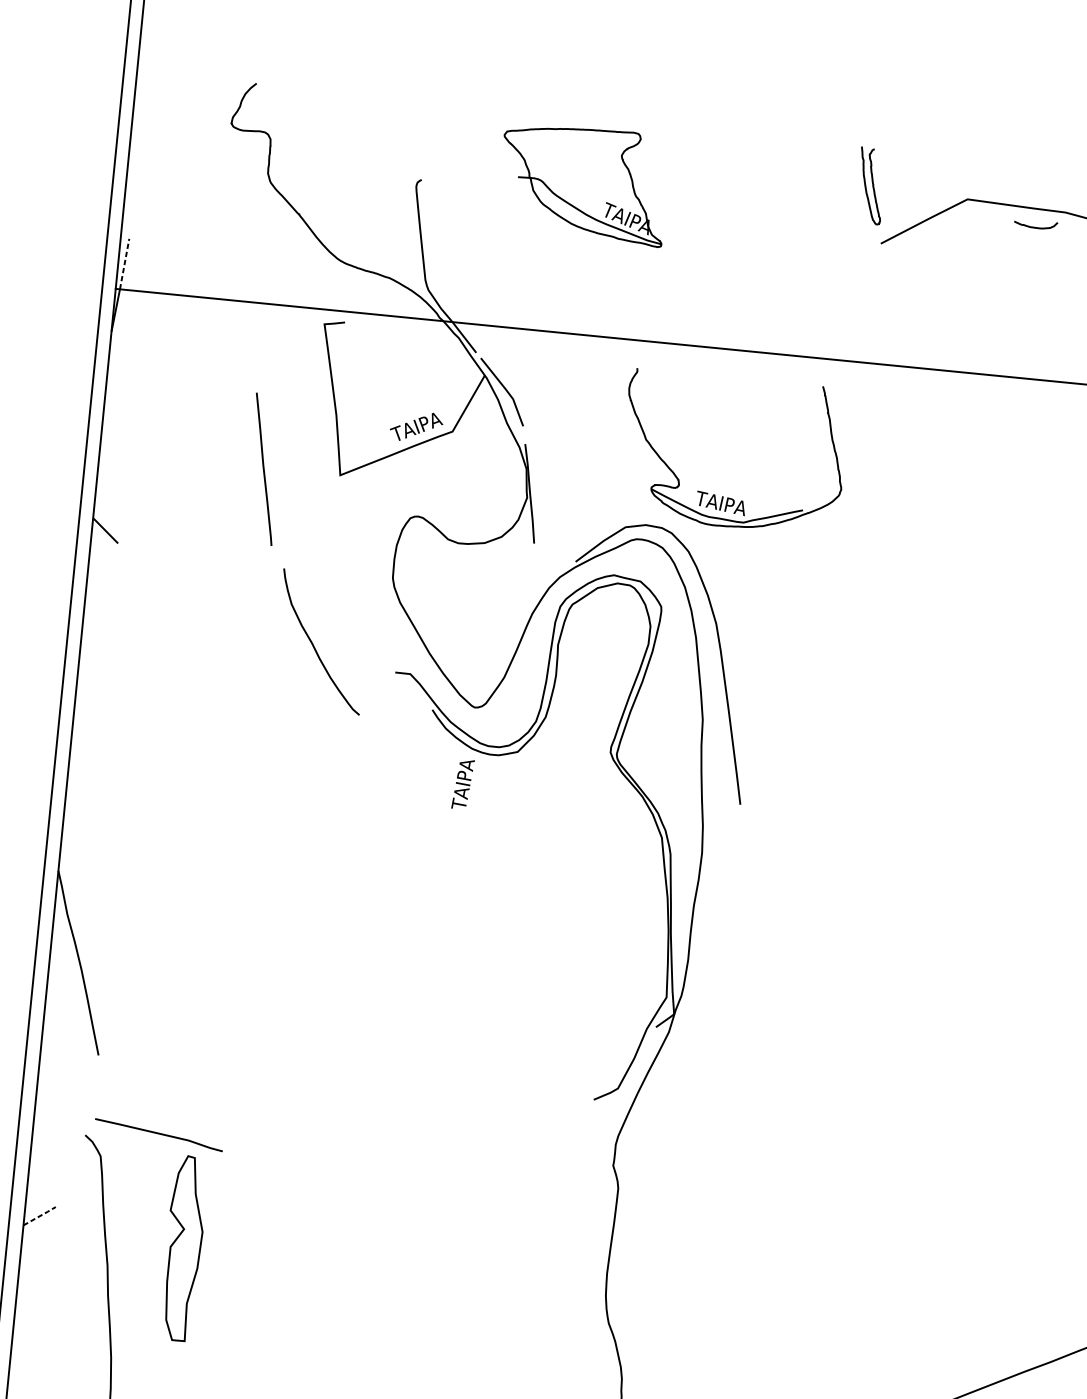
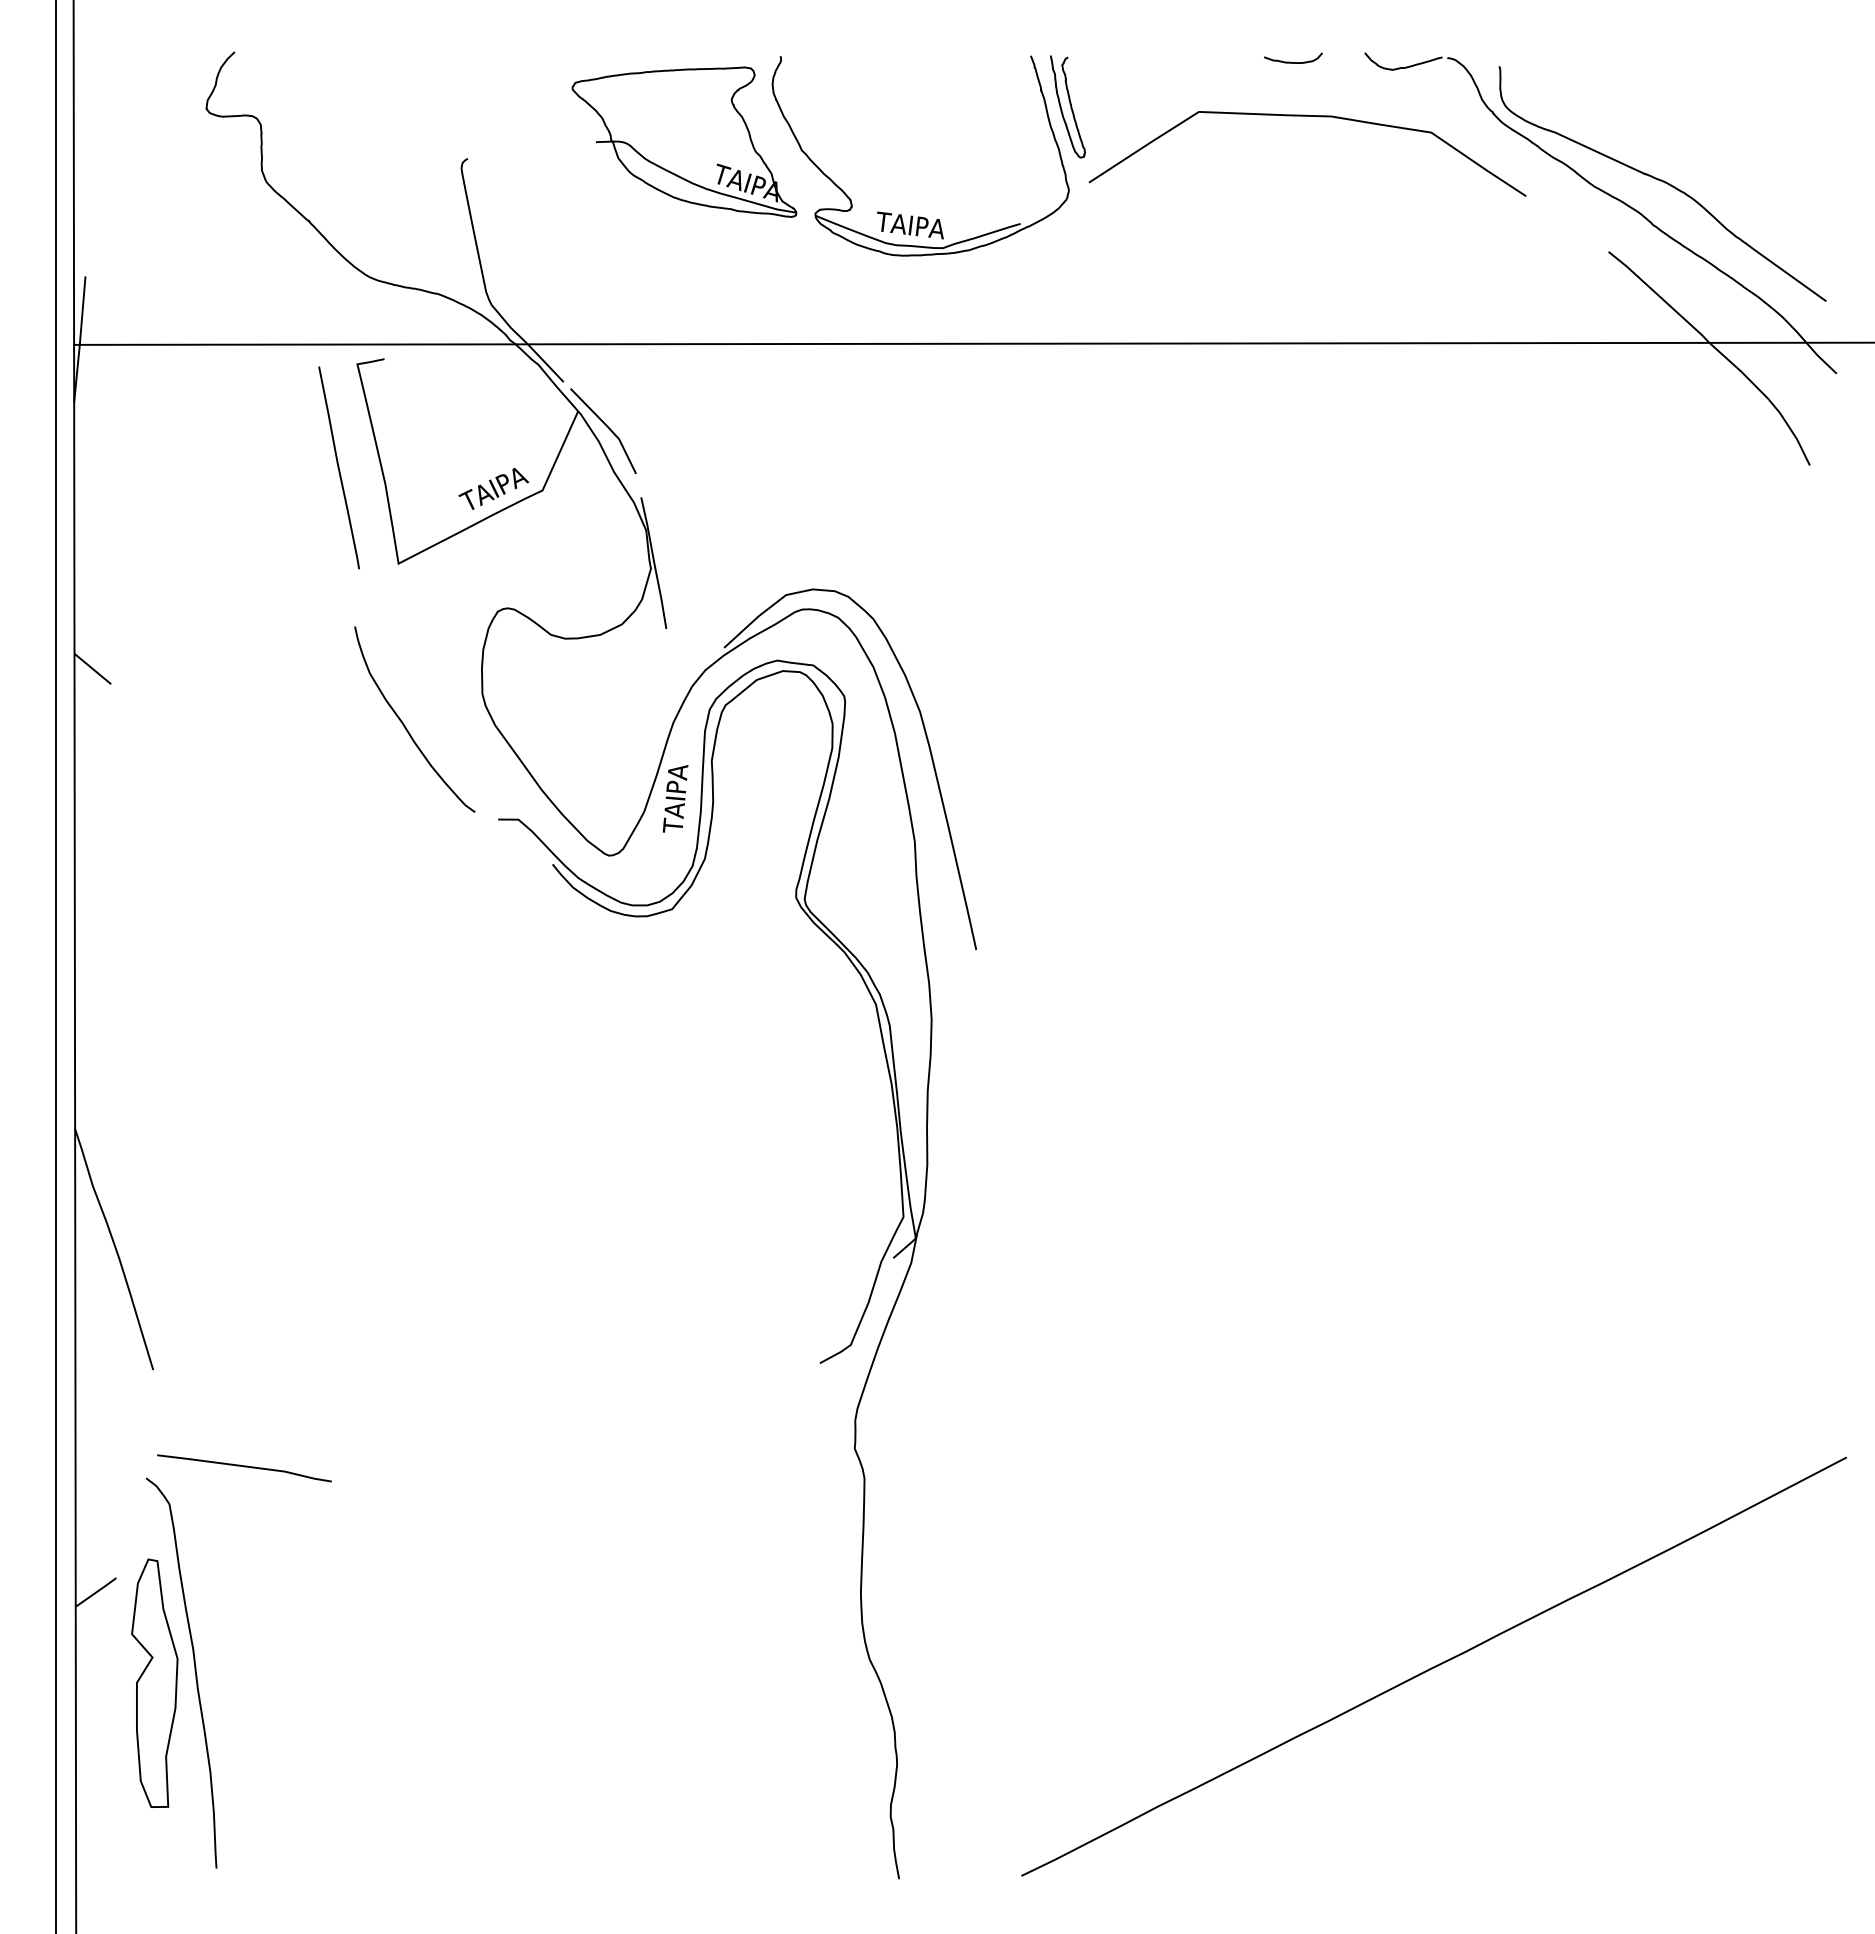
curve: (1033, 226) -> (1290, 61), moved
line: (124, 264) -> (82, 310), dashed -> solid
line: (263, 468) -> (338, 467), moved
part: (723, 496) -> (912, 215), moved
curve: (314, 645) -> (405, 725), moved
text: (463, 784) -> (675, 798), moved
line: (39, 1216) -> (96, 1592), dashed -> solid
part: (183, 1247) -> (154, 1682), moved

